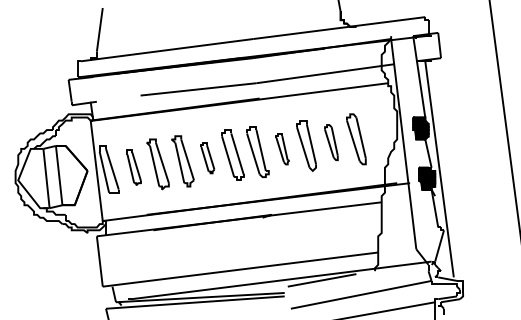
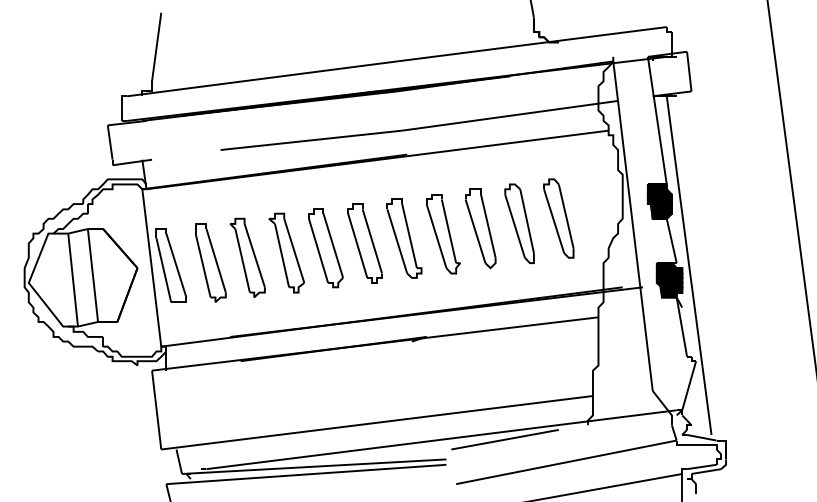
part: (331, 142) -> (519, 223), size x1.43
part: (282, 149) -> (442, 234), size x1.67
part: (207, 158) -> (325, 248), size x1.67
part: (133, 167) -> (209, 262), size x1.43

